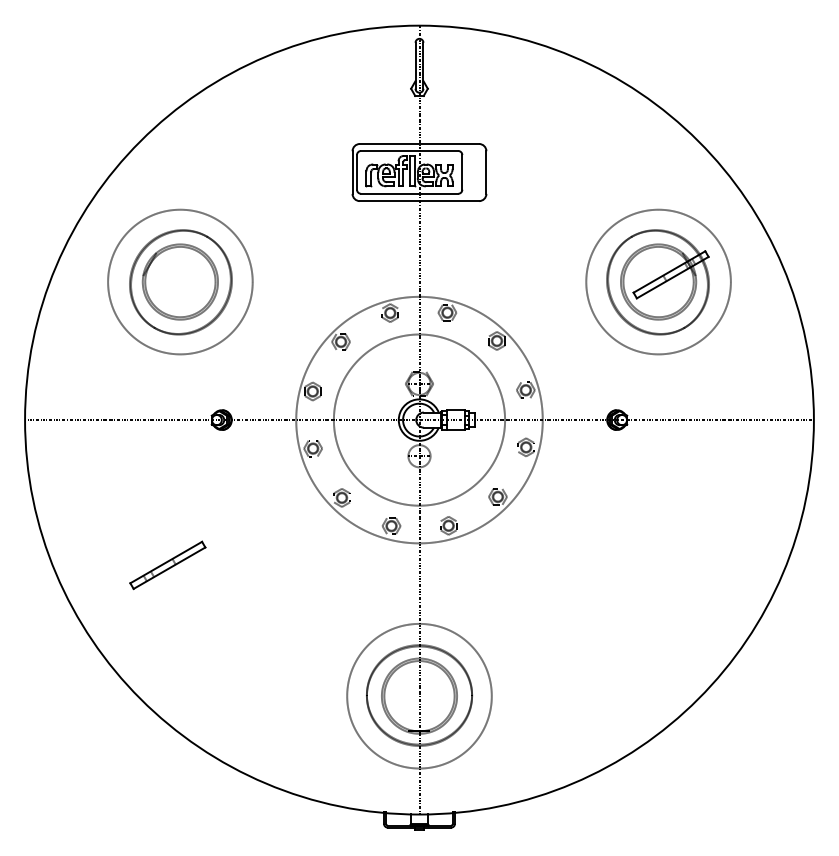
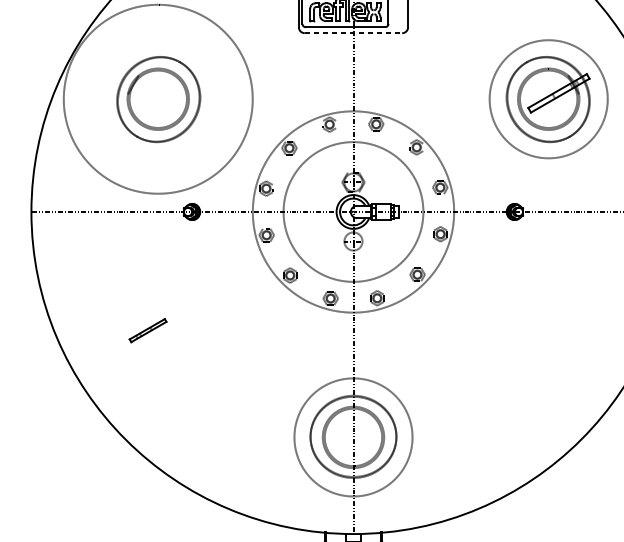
line: (419, 201) -> (353, 33), solid -> dashed
circle: (180, 281) -> (158, 98), size x1.6
part: (167, 565) -> (147, 330), size x0.6

